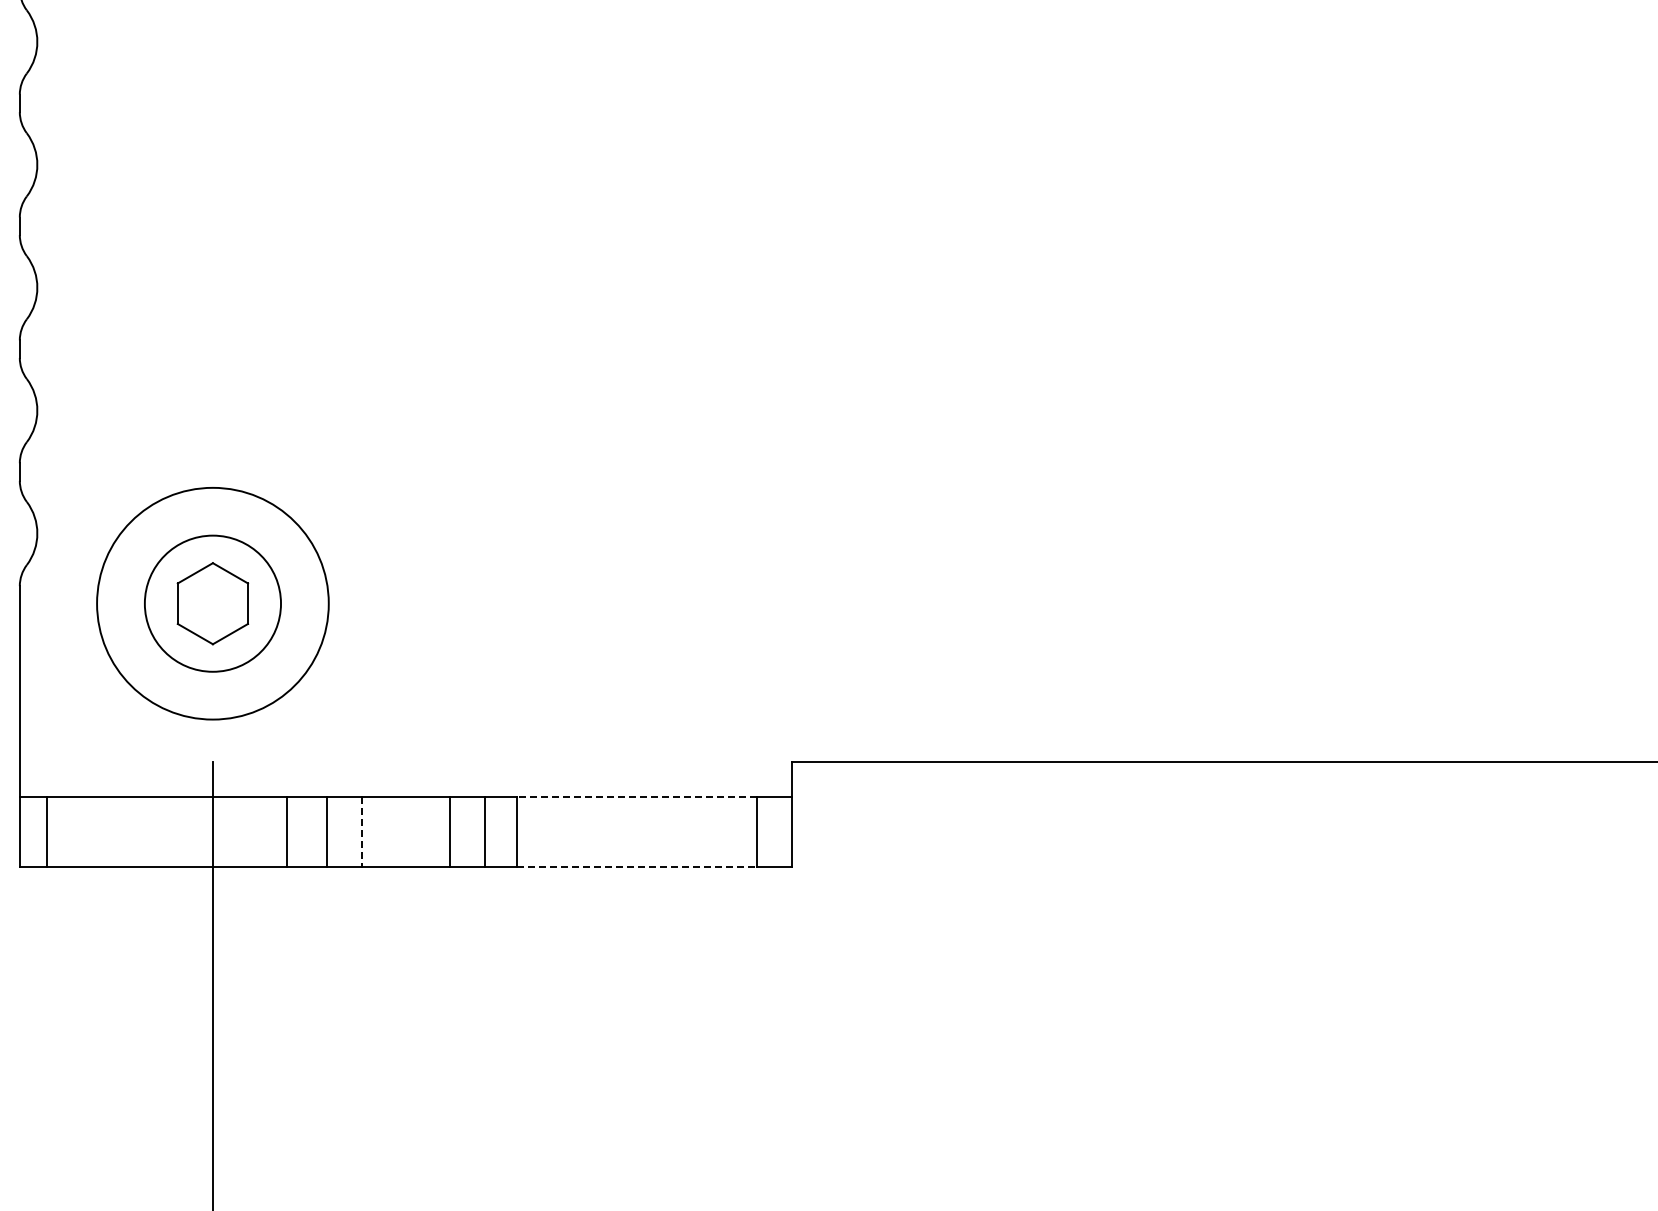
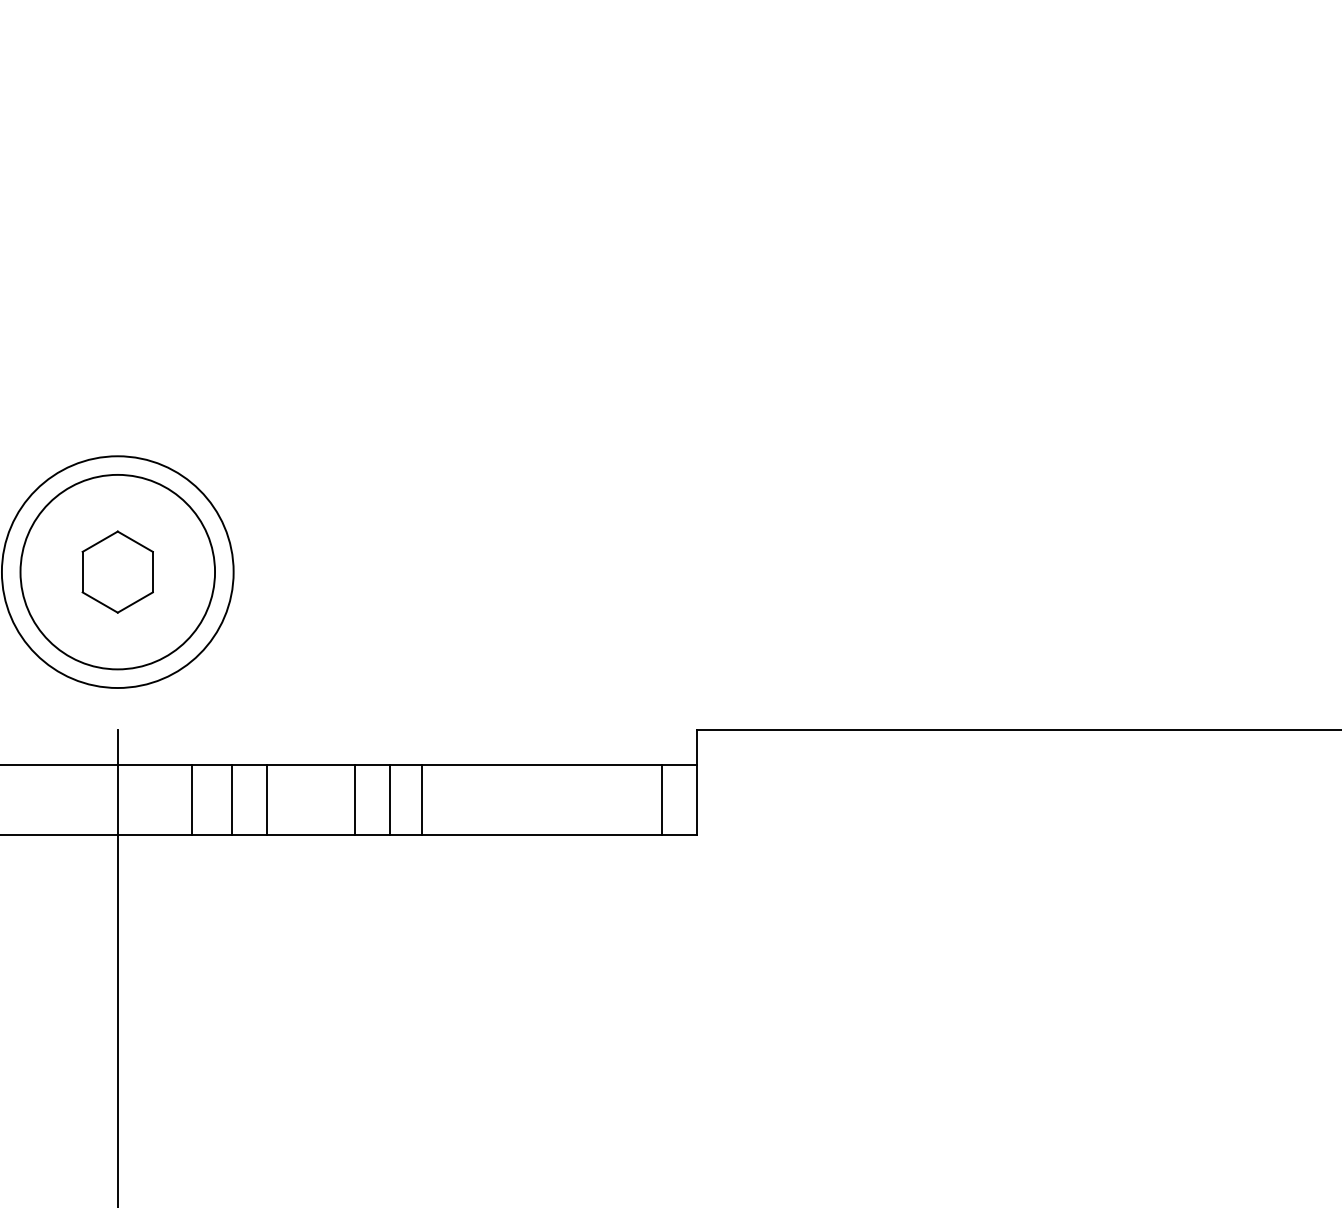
circle: (212, 603) -> (117, 571), size x1.43
line: (637, 796) -> (542, 764), dashed -> solid
line: (362, 832) -> (267, 800), dashed -> solid
line: (637, 867) -> (542, 835), dashed -> solid

